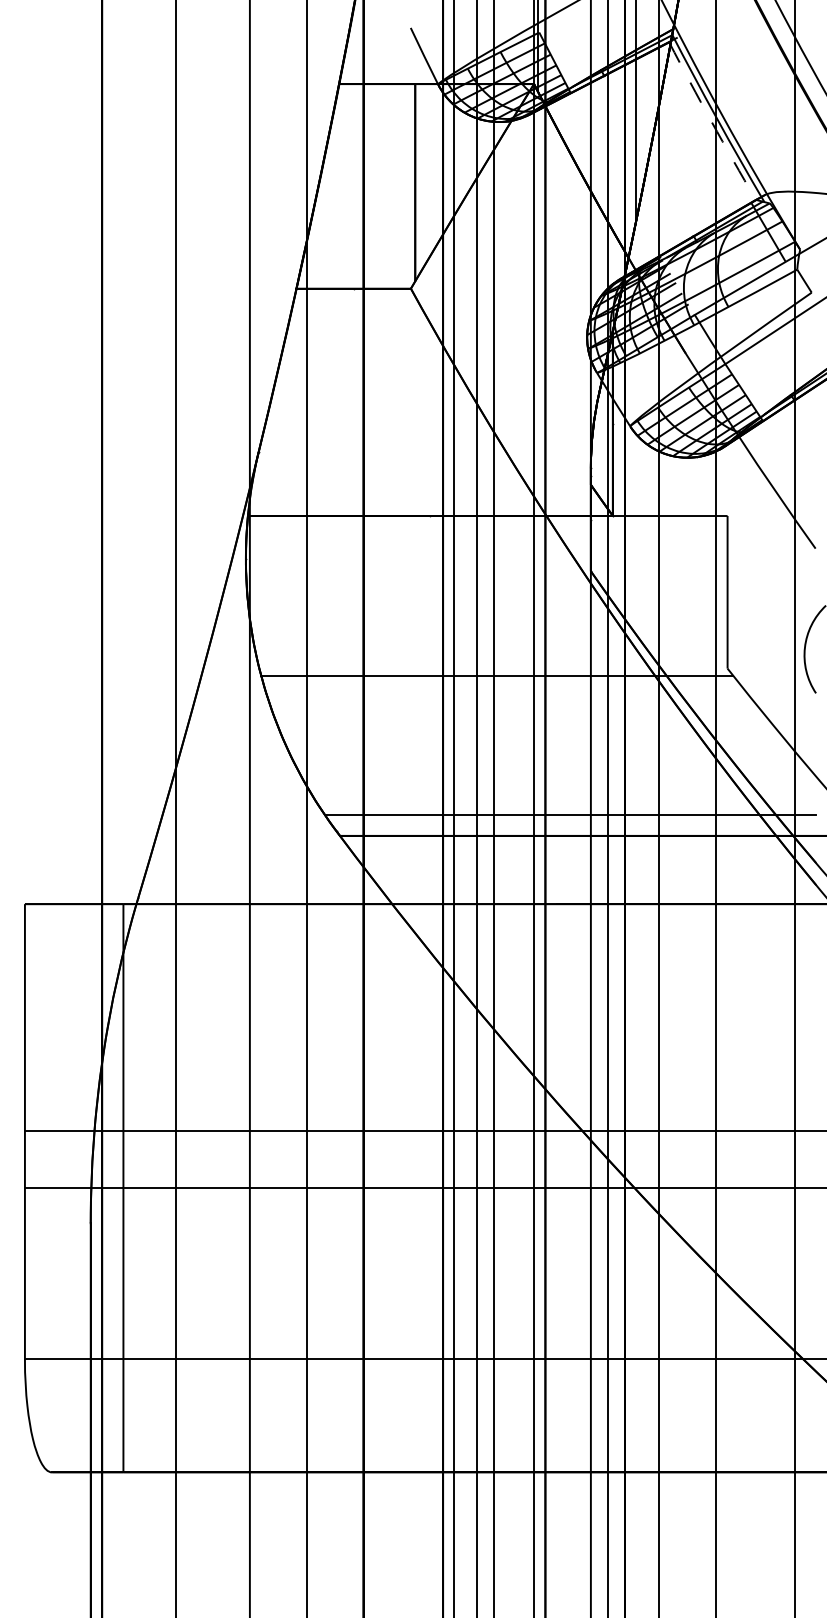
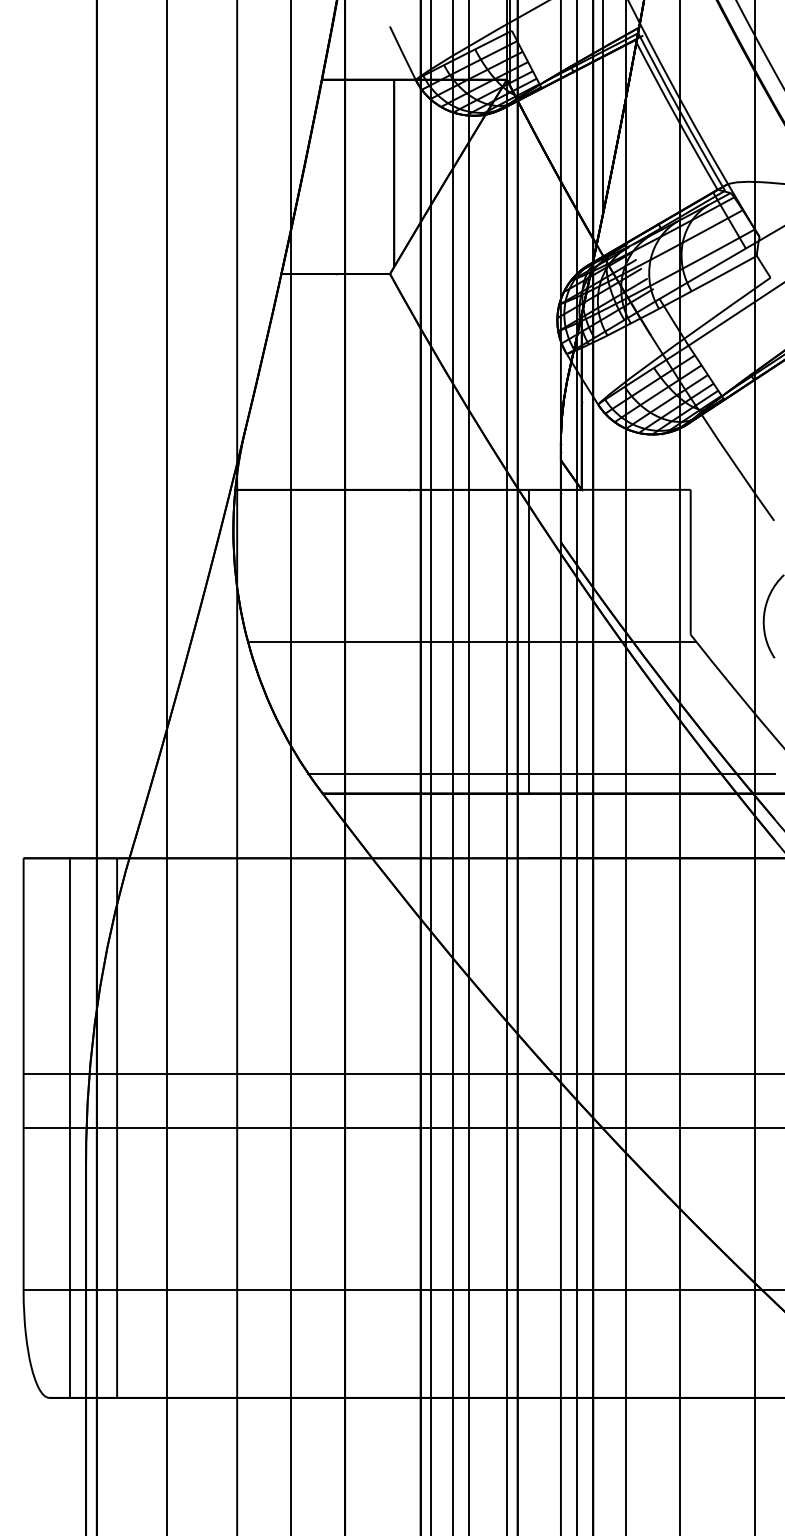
arc: (711, 121) -> (675, 115), dashed -> solid
line: (556, 675) -> (528, 641), added
line: (74, 1188) -> (70, 1128), added

